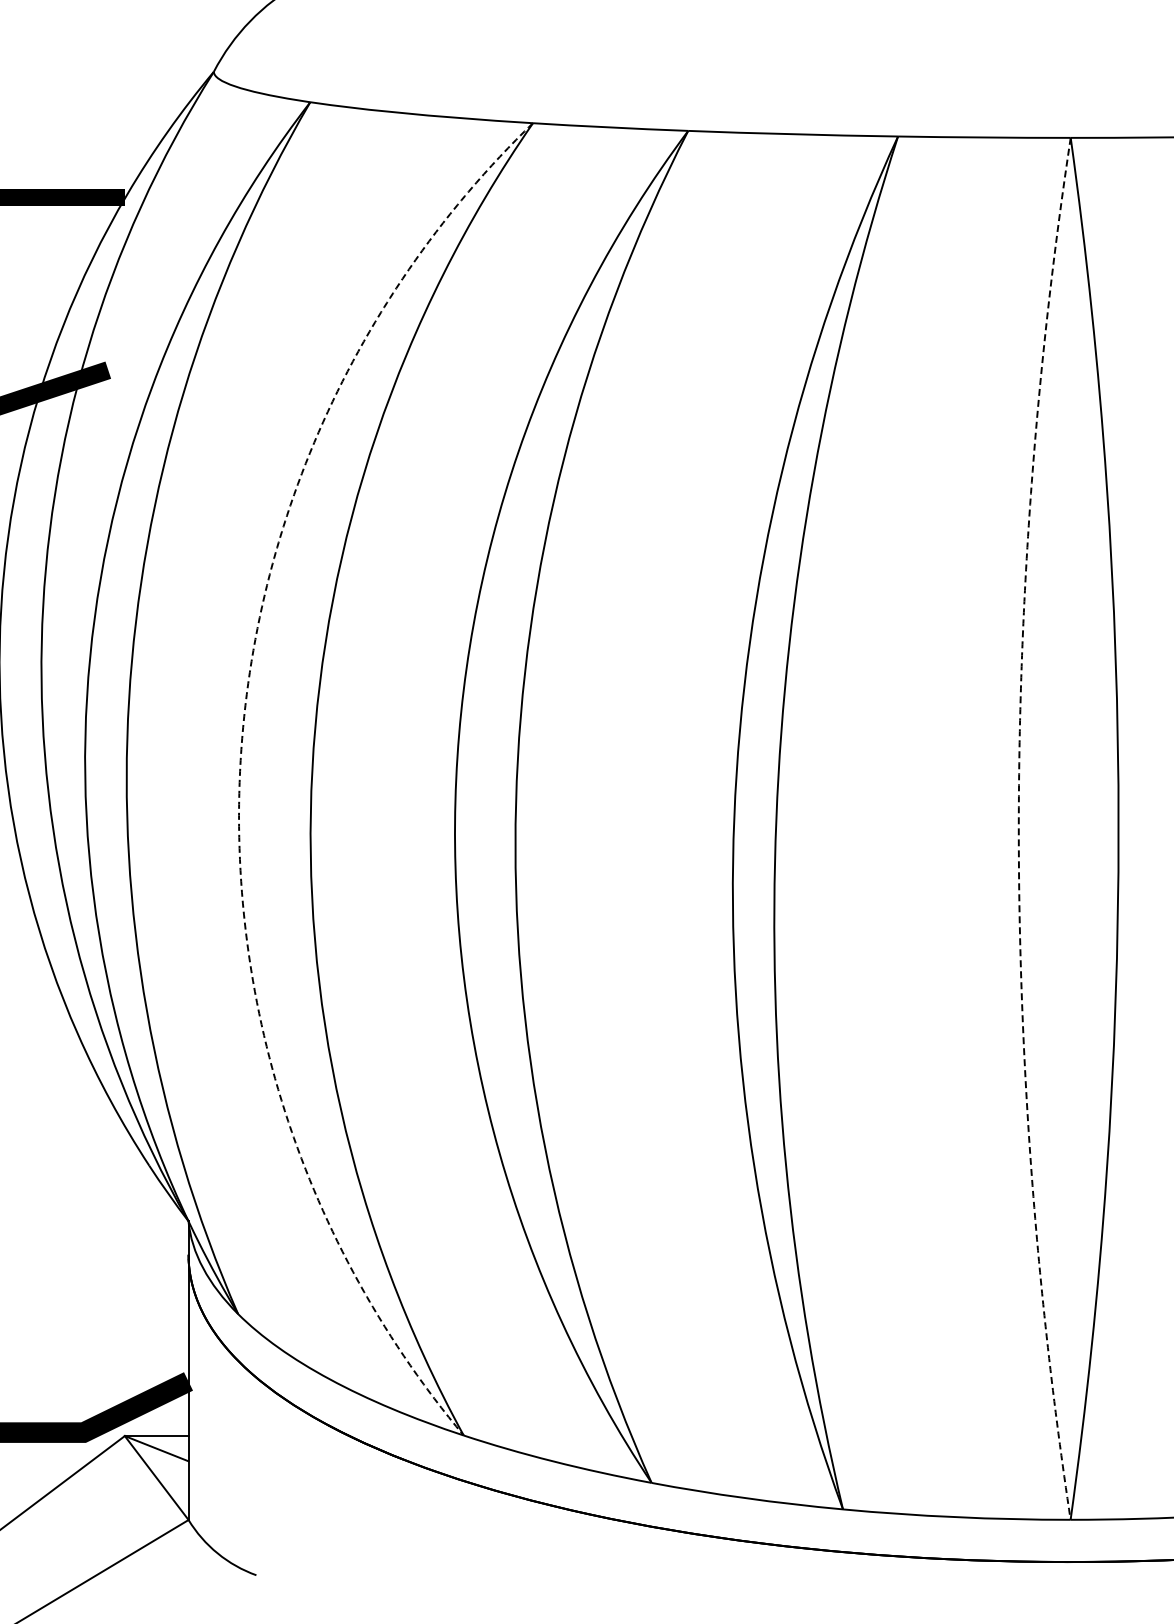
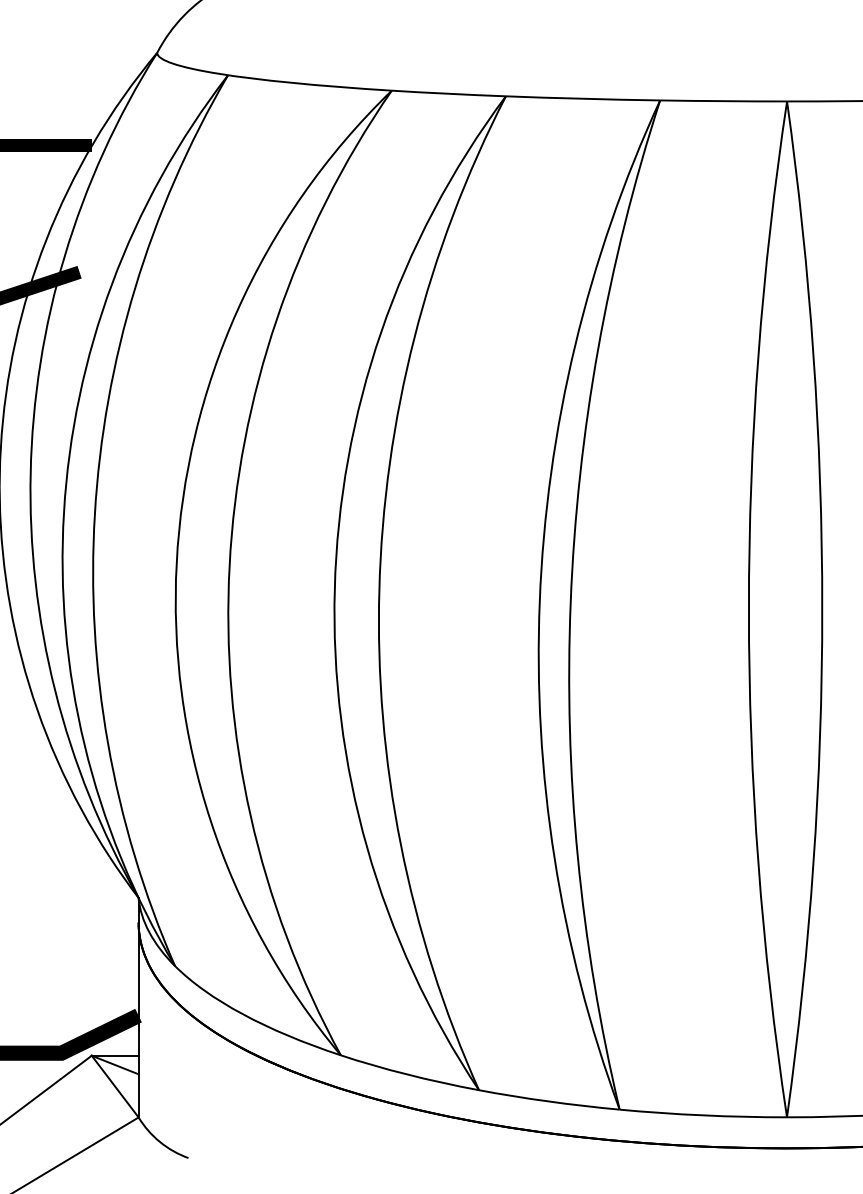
arc: (240, 765) -> (176, 562), dashed -> solid
arc: (1018, 828) -> (748, 609), dashed -> solid

